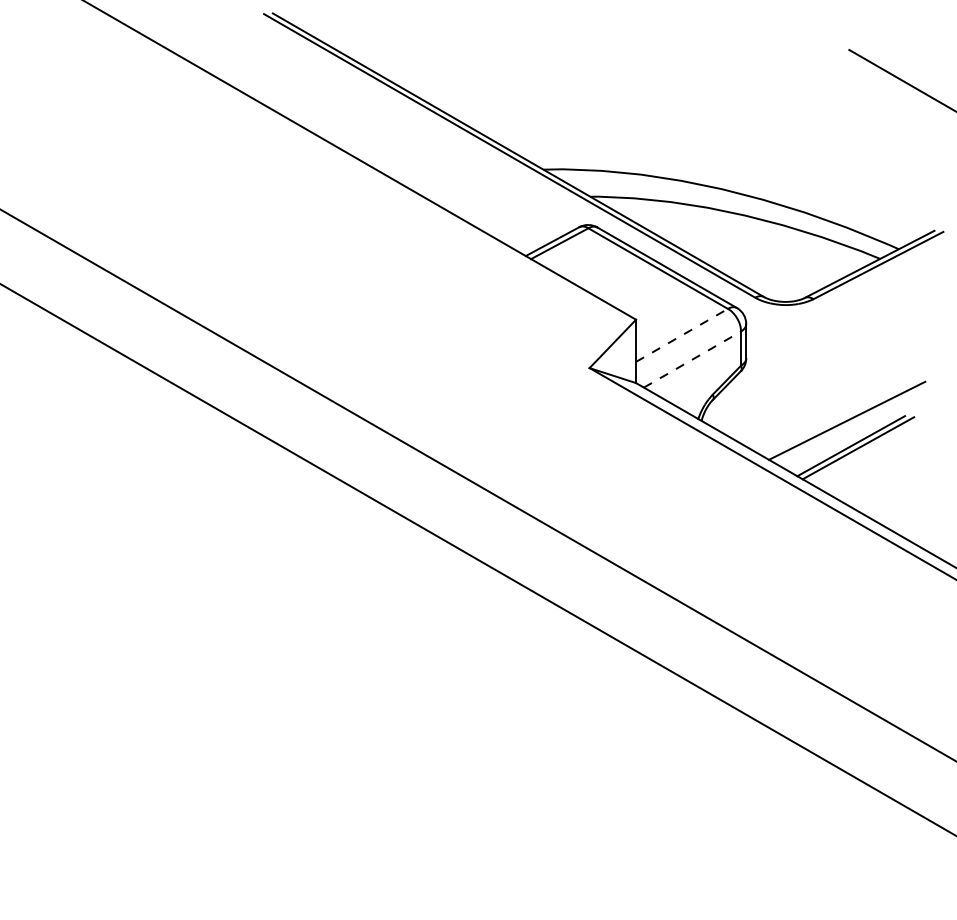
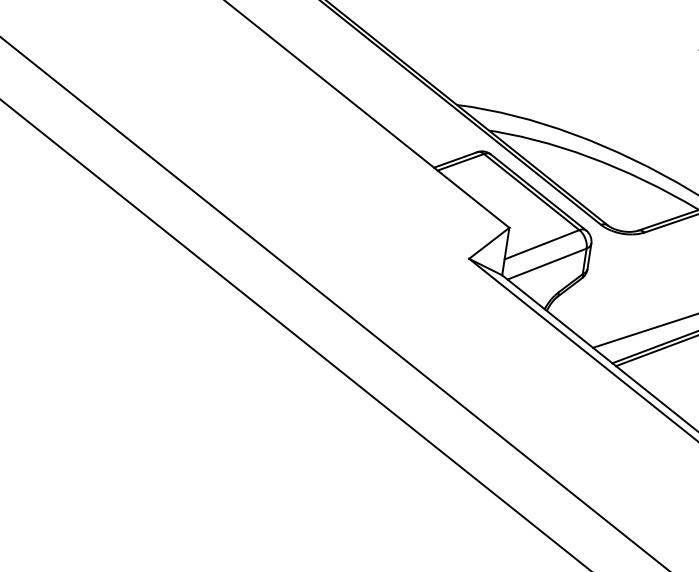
line: (682, 335) -> (542, 244), dashed -> solid
line: (692, 359) -> (547, 264), dashed -> solid

